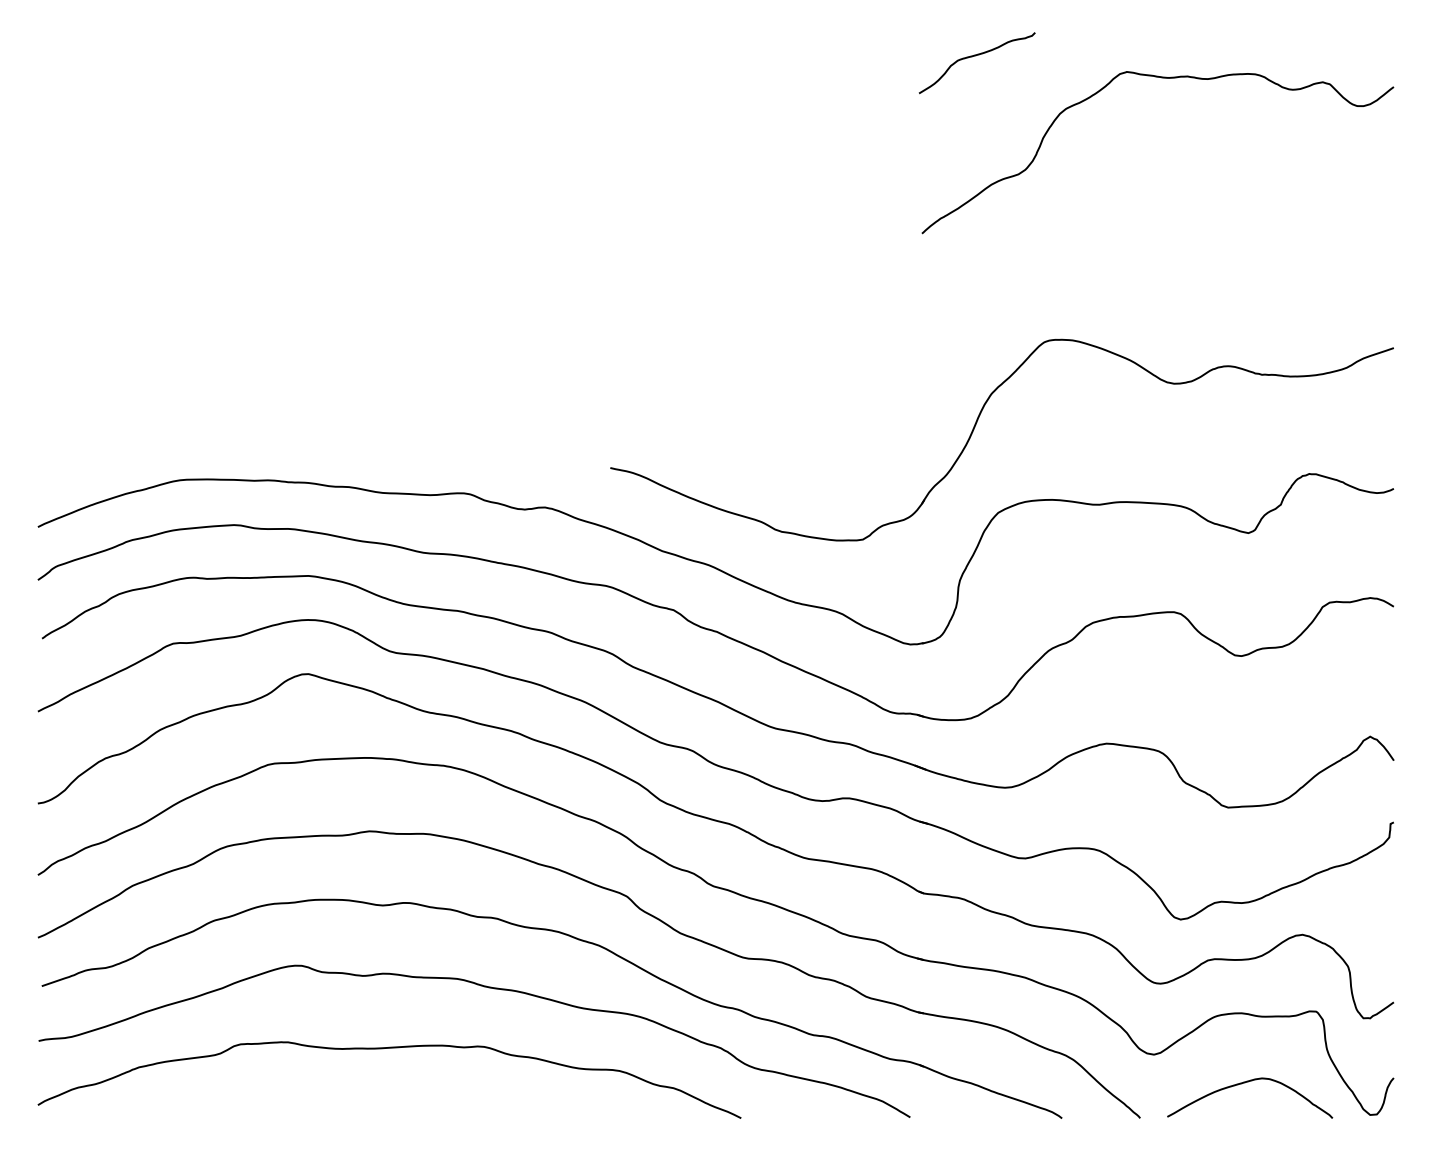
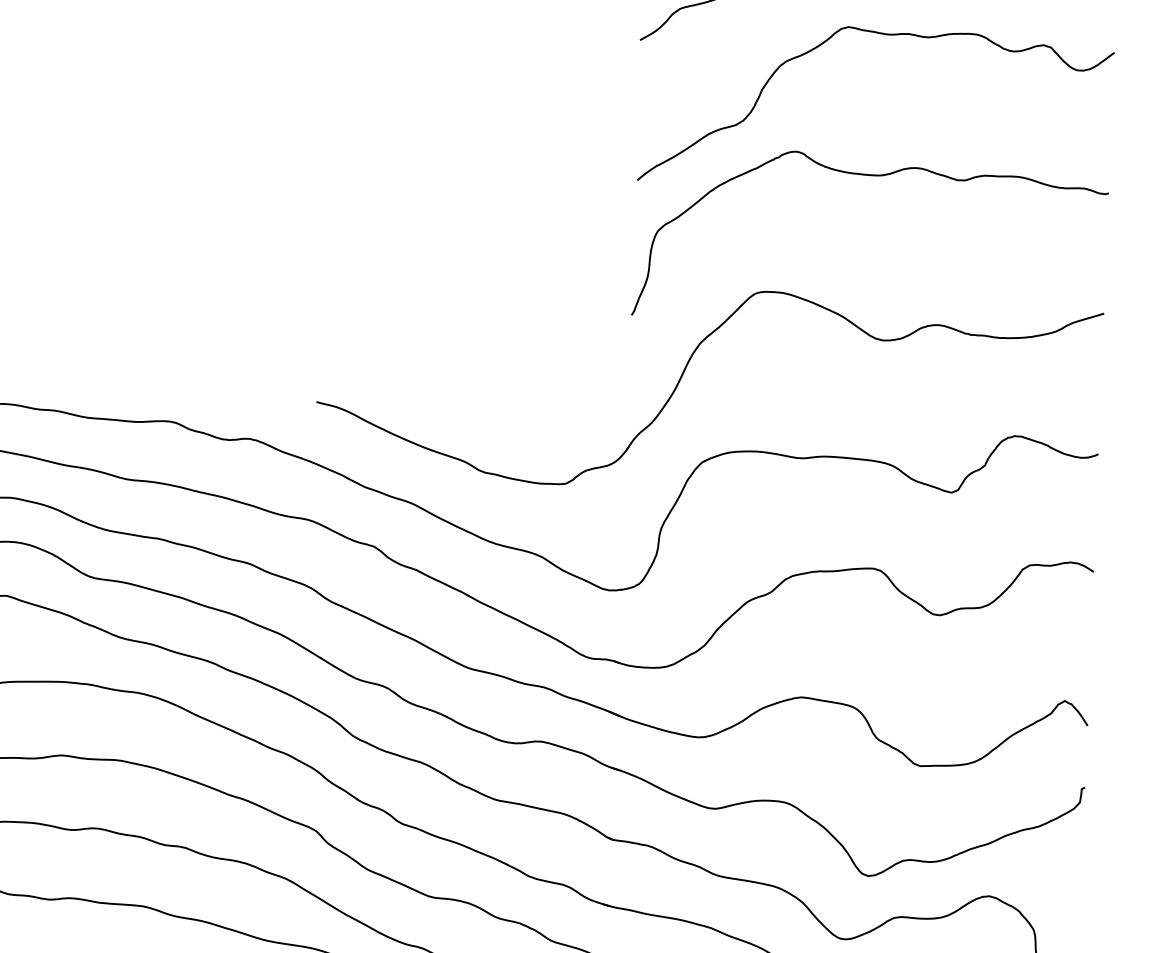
curve: (1158, 220) -> (874, 176), added

